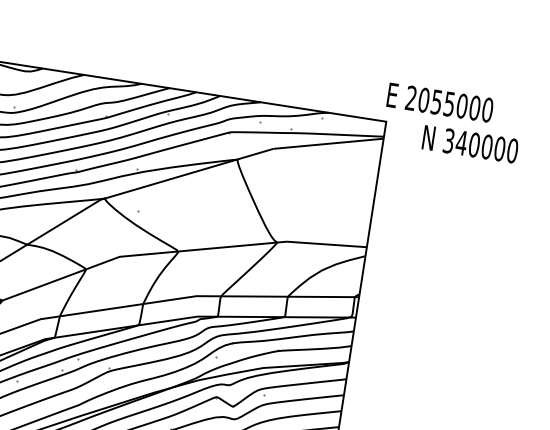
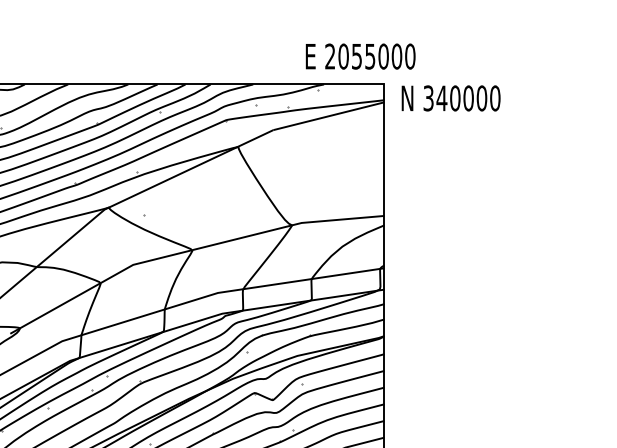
text: (440, 102) -> (360, 56), moved
text: (469, 144) -> (450, 98), moved

